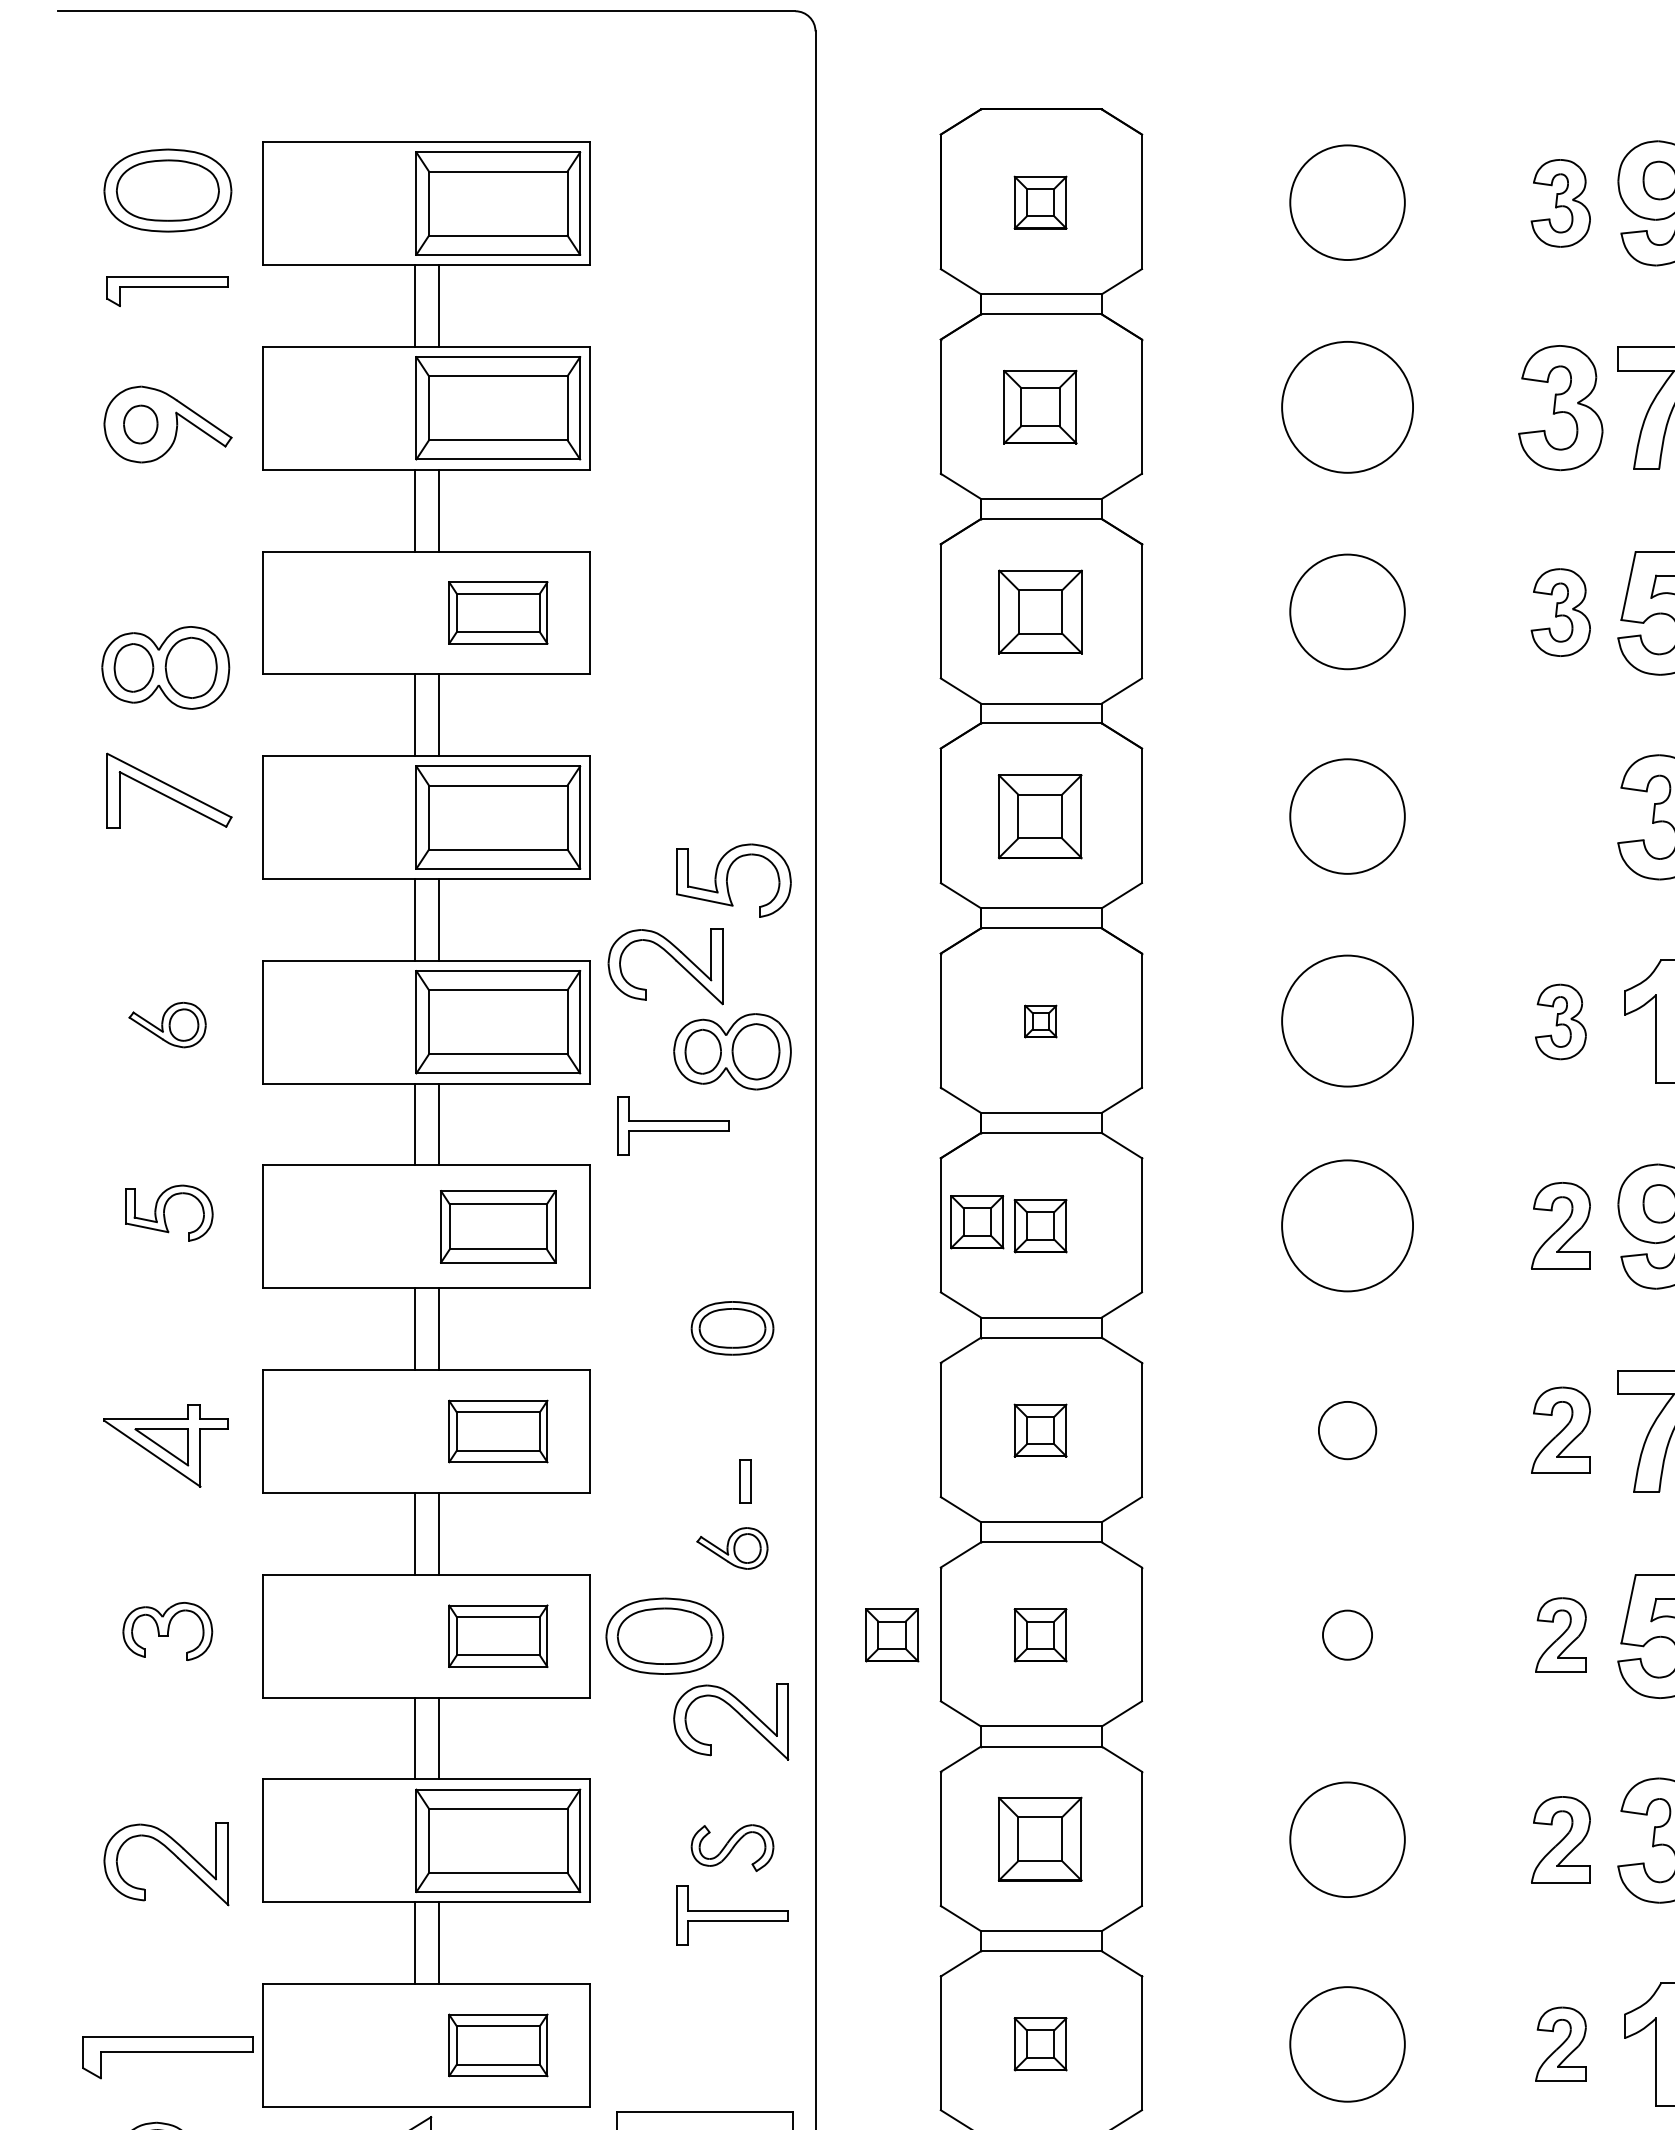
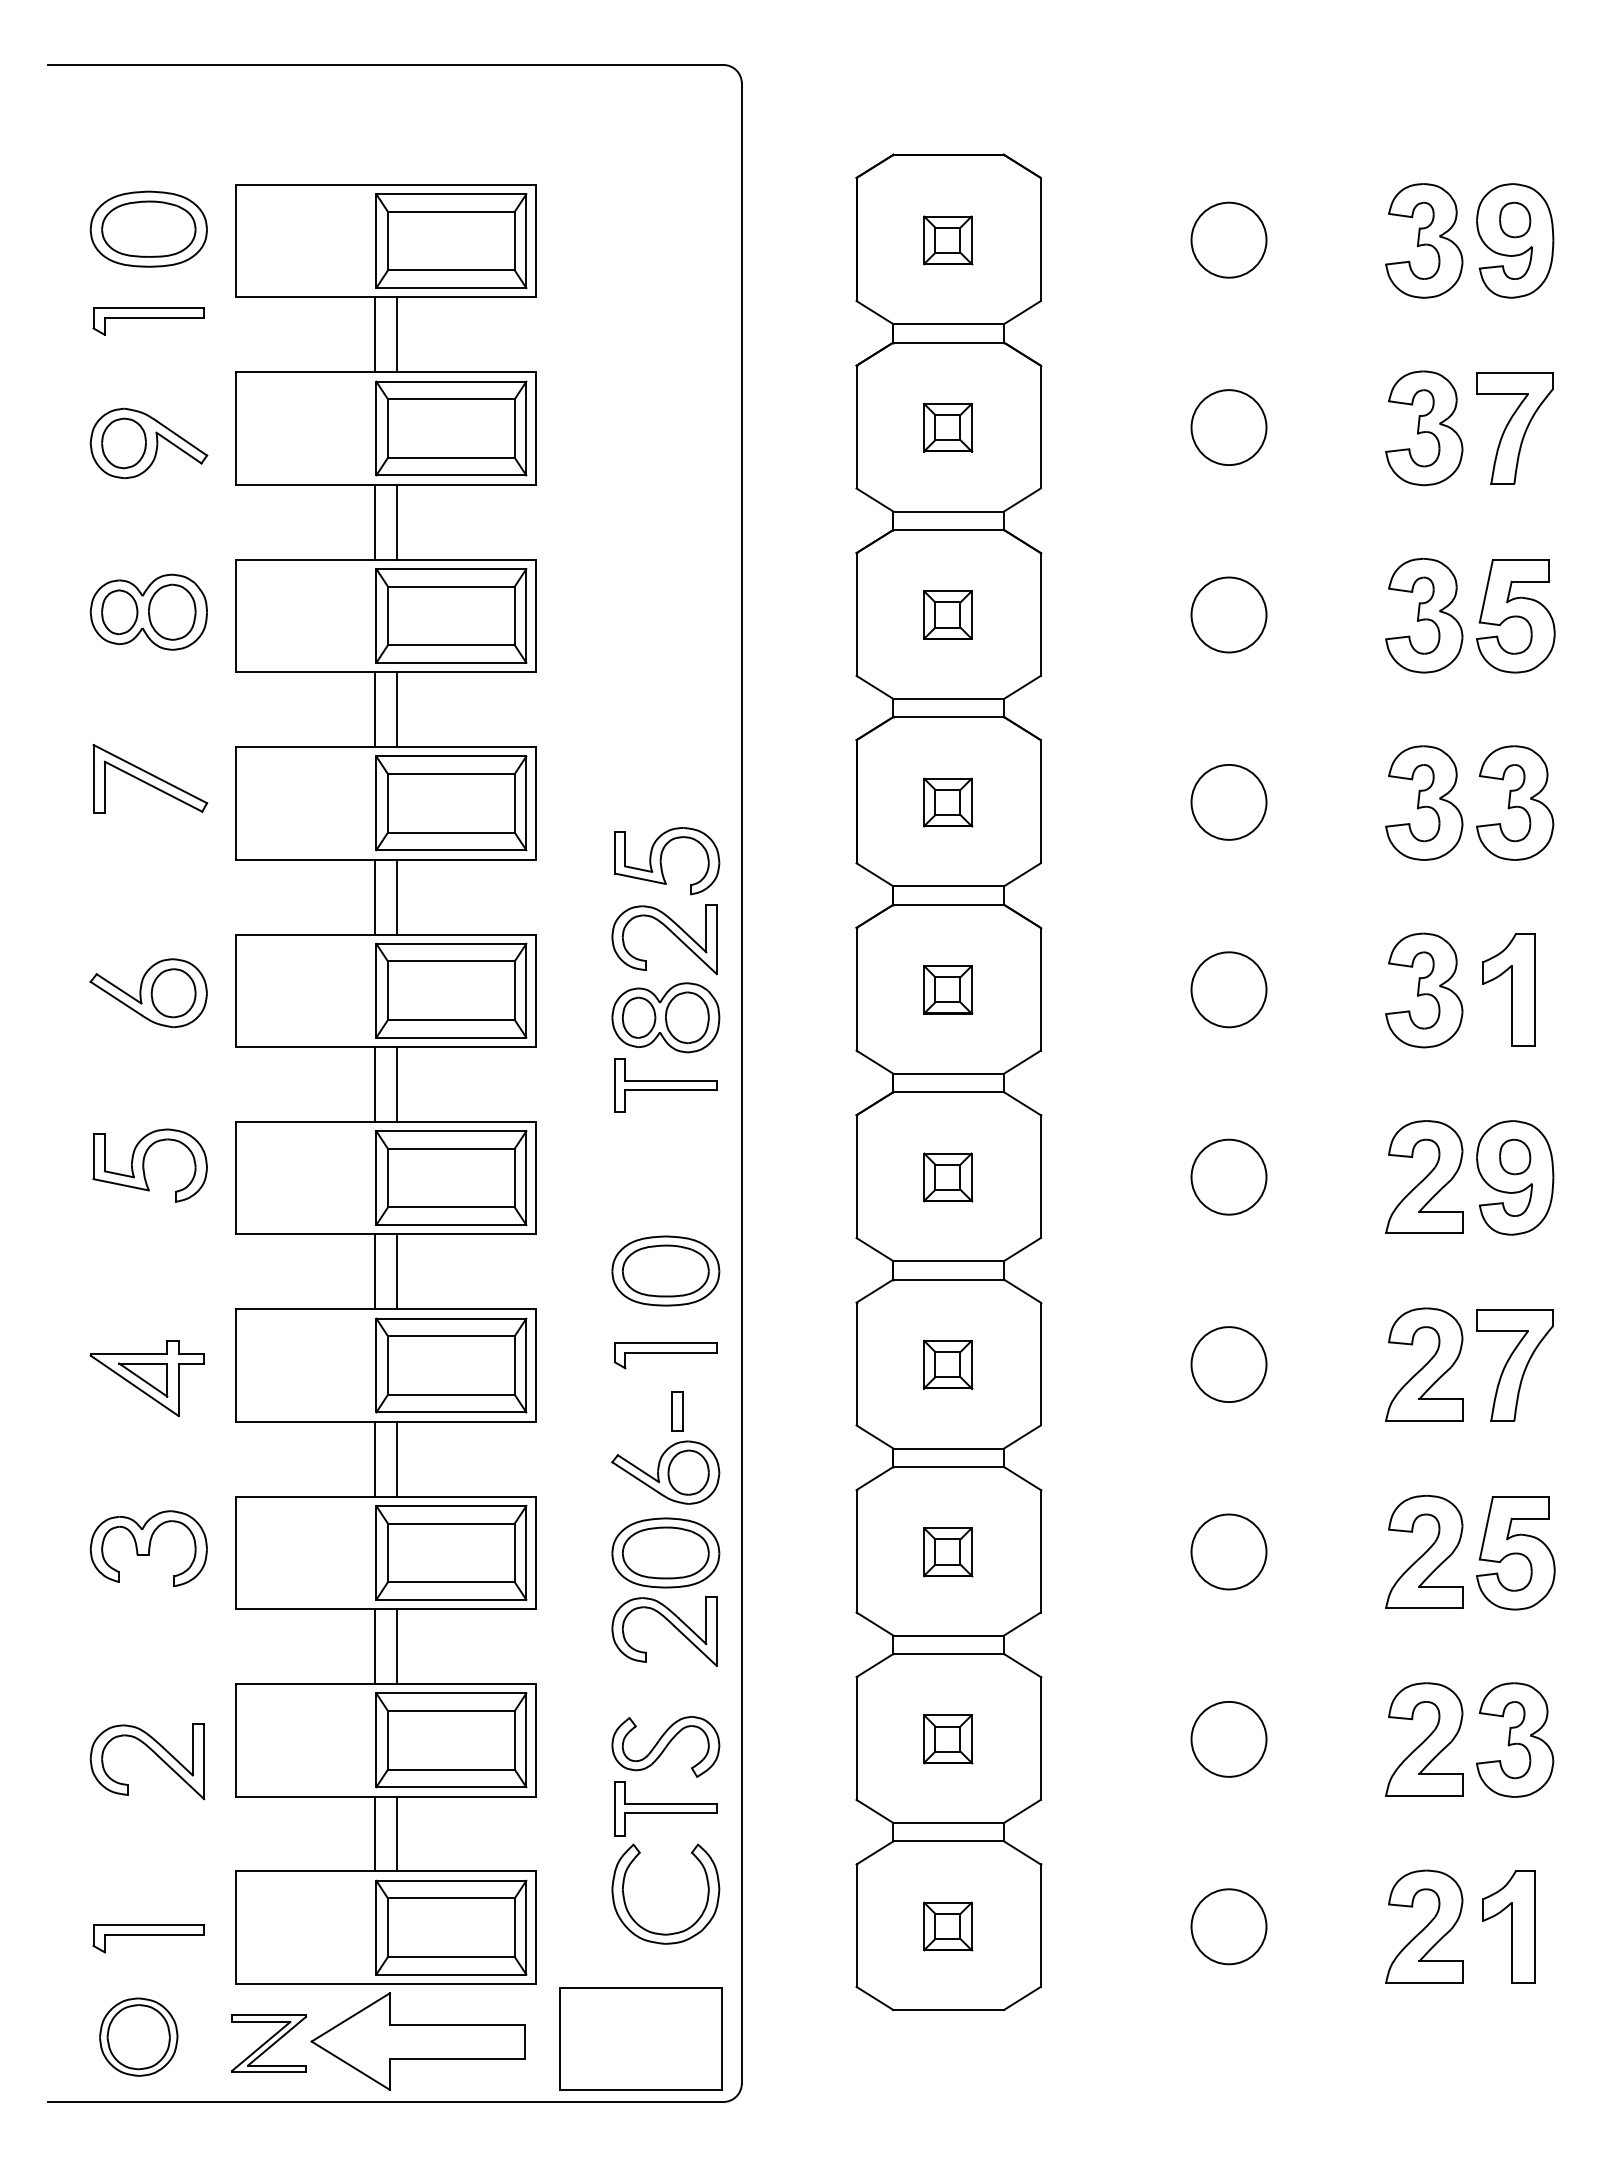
circle: (1346, 201) -> (1228, 239), size x0.71
part: (1561, 202) -> (1424, 240), size x1.43
part: (1041, 407) -> (948, 427), size x0.71
circle: (1346, 407) -> (1228, 427), size x0.62
part: (140, 424) -> (123, 443), size x1.43
part: (1040, 611) -> (947, 614), size x0.62
circle: (1346, 611) -> (1228, 614), size x0.71
part: (498, 612) -> (451, 615), size x1.67
part: (1561, 612) -> (1424, 615), size x1.43
part: (165, 667) -> (148, 611), moved
circle: (1346, 815) -> (1228, 801), size x0.71
part: (1041, 816) -> (948, 802), size x0.62
part: (1561, 816) -> (1424, 802), added
part: (669, 956) -> (668, 930), moved
part: (1041, 1020) -> (948, 989), size x1.67
circle: (1346, 1020) -> (1228, 989), size x0.62
part: (1561, 1021) -> (1424, 990), size x1.67
part: (167, 1025) -> (148, 993), size x1.67
part: (673, 1125) -> (665, 1085), moved
part: (168, 1213) -> (149, 1165), size x1.43
part: (977, 1221) -> (890, 1173), removed
circle: (1346, 1225) -> (1228, 1176), size x0.62
part: (1561, 1225) -> (1424, 1176), size x1.43
part: (498, 1226) -> (451, 1177), size x1.43
part: (732, 1327) -> (665, 1270), size x1.43
part: (732, 1420) -> (665, 1355), added
circle: (1346, 1430) -> (1228, 1364), size x1.43
part: (1561, 1430) -> (1424, 1364), size x1.43
part: (498, 1431) -> (451, 1365), size x1.67
part: (732, 1548) -> (665, 1472), size x1.67
part: (167, 1631) -> (148, 1548), size x1.43
circle: (1346, 1634) -> (1228, 1551), size x1.67
part: (1561, 1634) -> (1424, 1551), size x1.67
part: (498, 1635) -> (451, 1552), size x1.67
part: (664, 1635) -> (665, 1552), moved
part: (892, 1635) -> (812, 1552), removed
part: (1041, 1839) -> (948, 1739), size x0.62
circle: (1346, 1839) -> (1228, 1739), size x0.71
part: (1561, 1839) -> (1424, 1739), size x1.43
part: (732, 1847) -> (665, 1746), size x1.43
circle: (1346, 2044) -> (1228, 1926), size x0.71
part: (1561, 2044) -> (1424, 1926), size x1.67
part: (498, 2045) -> (451, 1927), size x1.67
part: (723, 2050) -> (657, 1932), added
part: (167, 2057) -> (148, 1938), size x0.71

